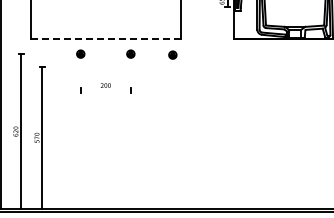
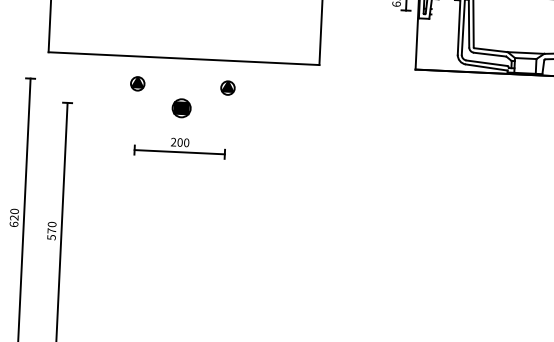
line: (106, 38) -> (185, 57), dashed -> solid
part: (172, 54) -> (302, 92), removed
part: (105, 66) -> (181, 108), added
line: (105, 90) -> (179, 151), added

